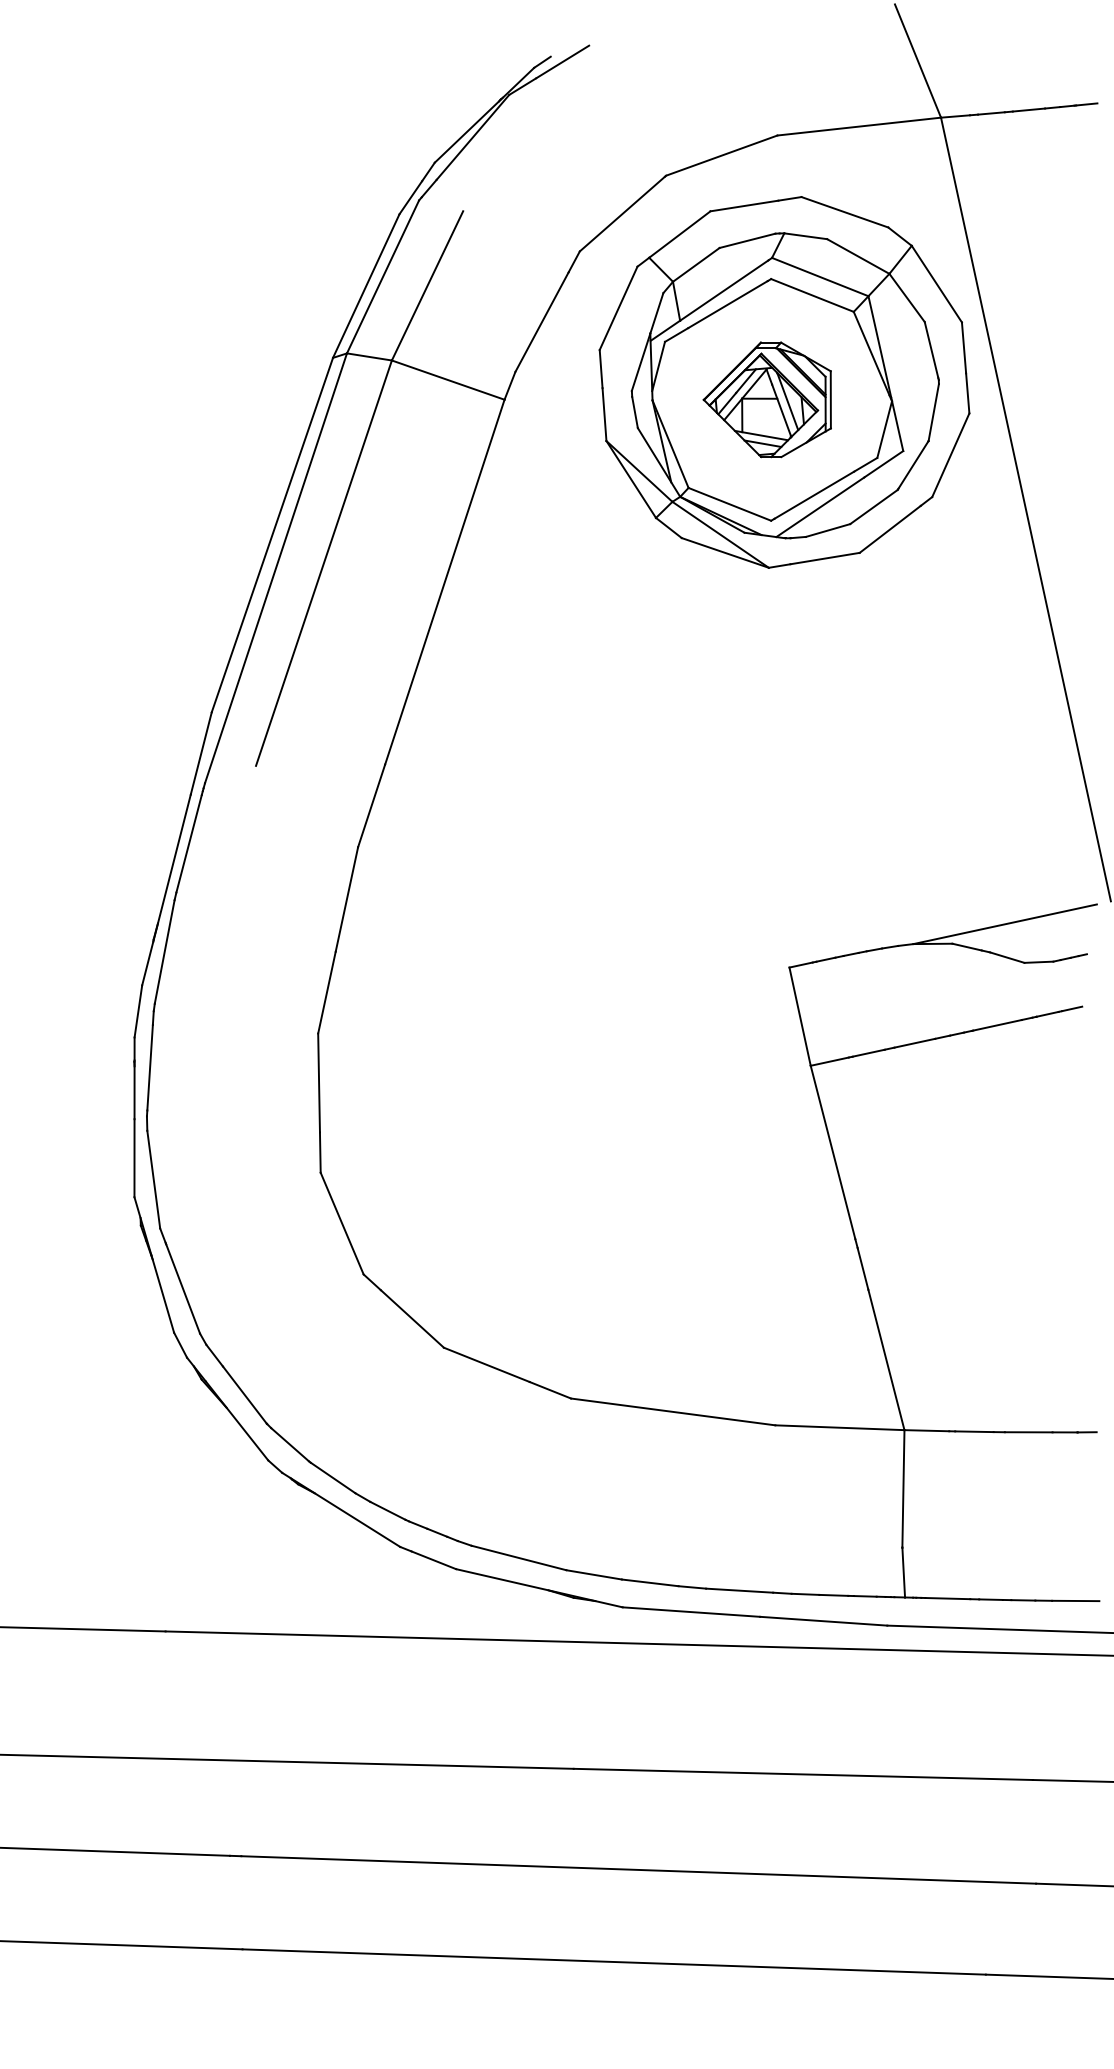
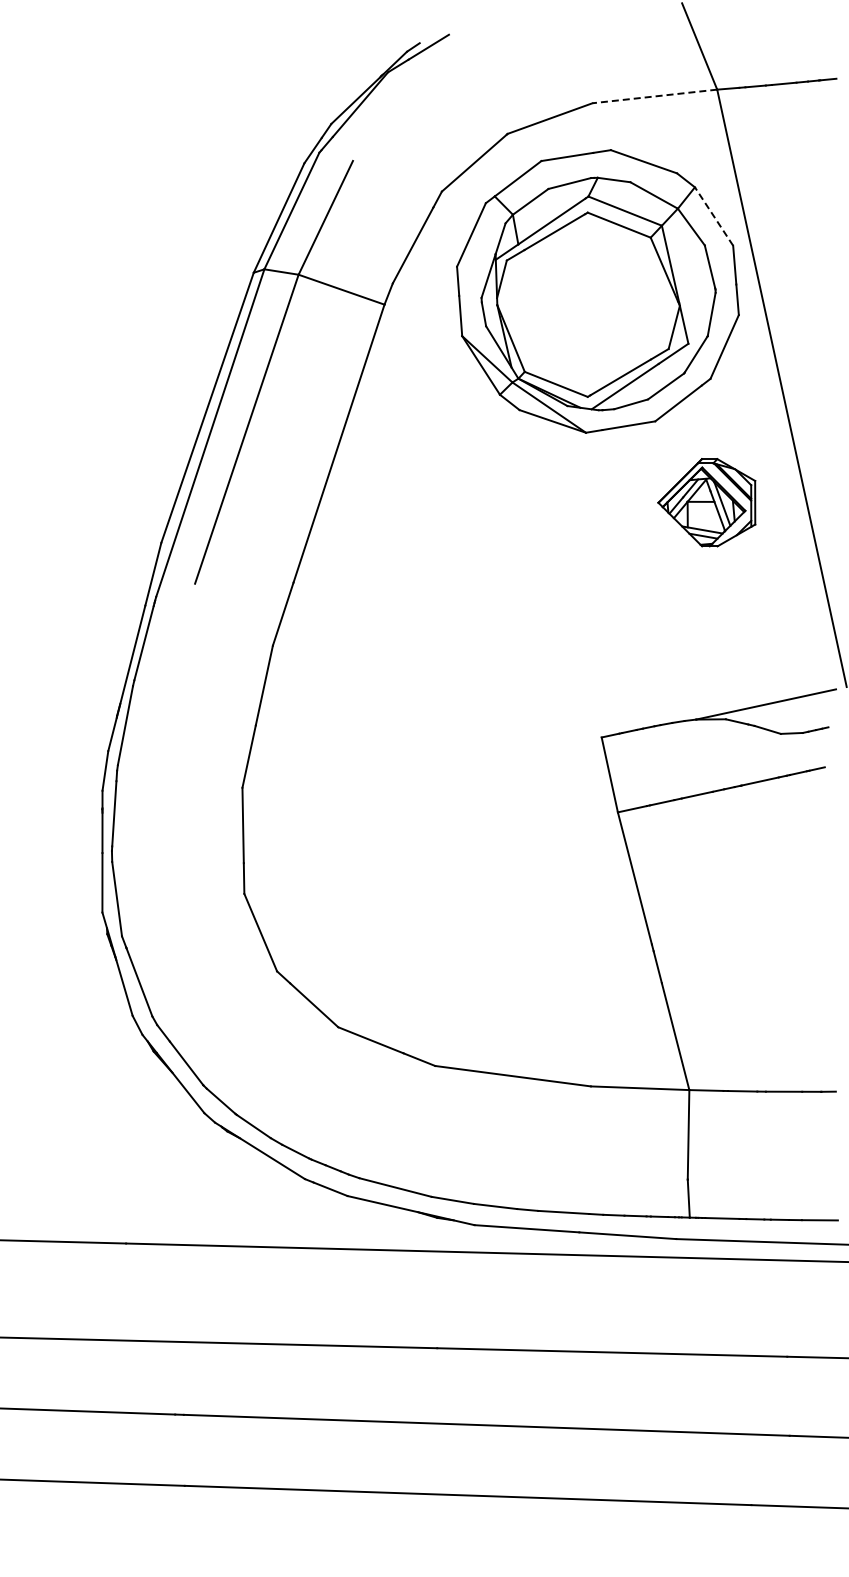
line: (858, 126) -> (654, 96), solid -> dashed
line: (937, 284) -> (714, 216), solid -> dashed
part: (766, 399) -> (706, 502), moved

